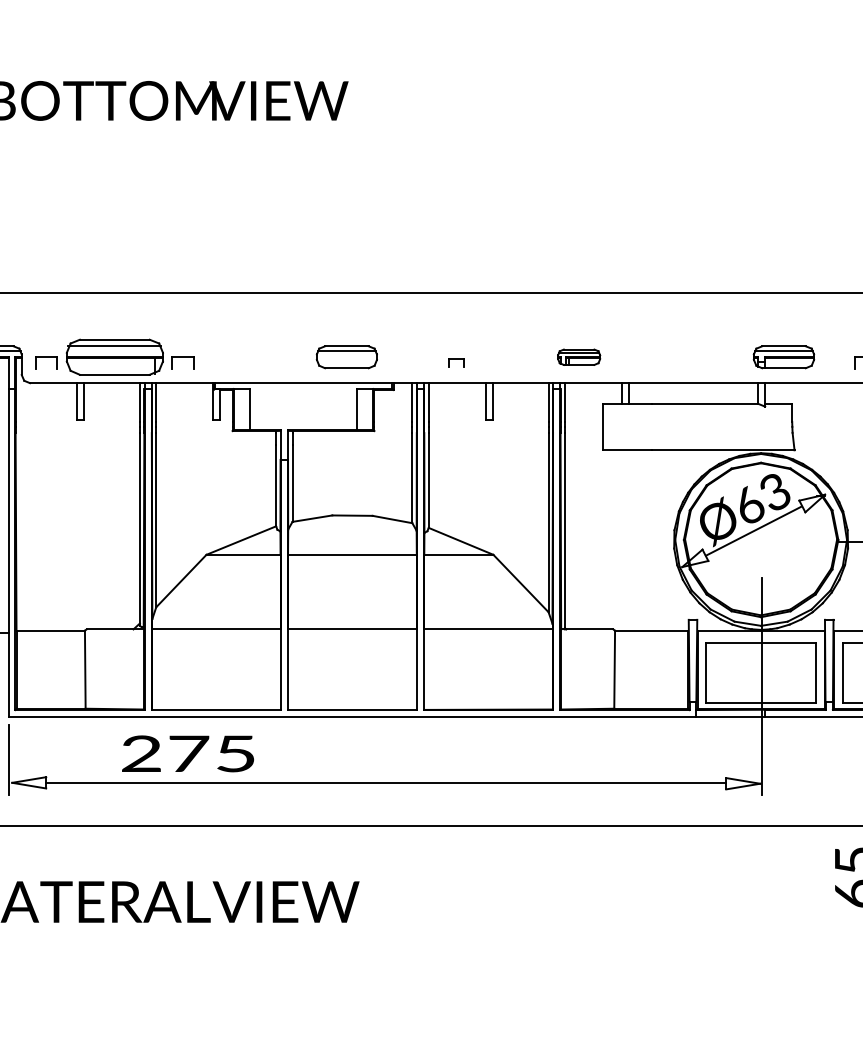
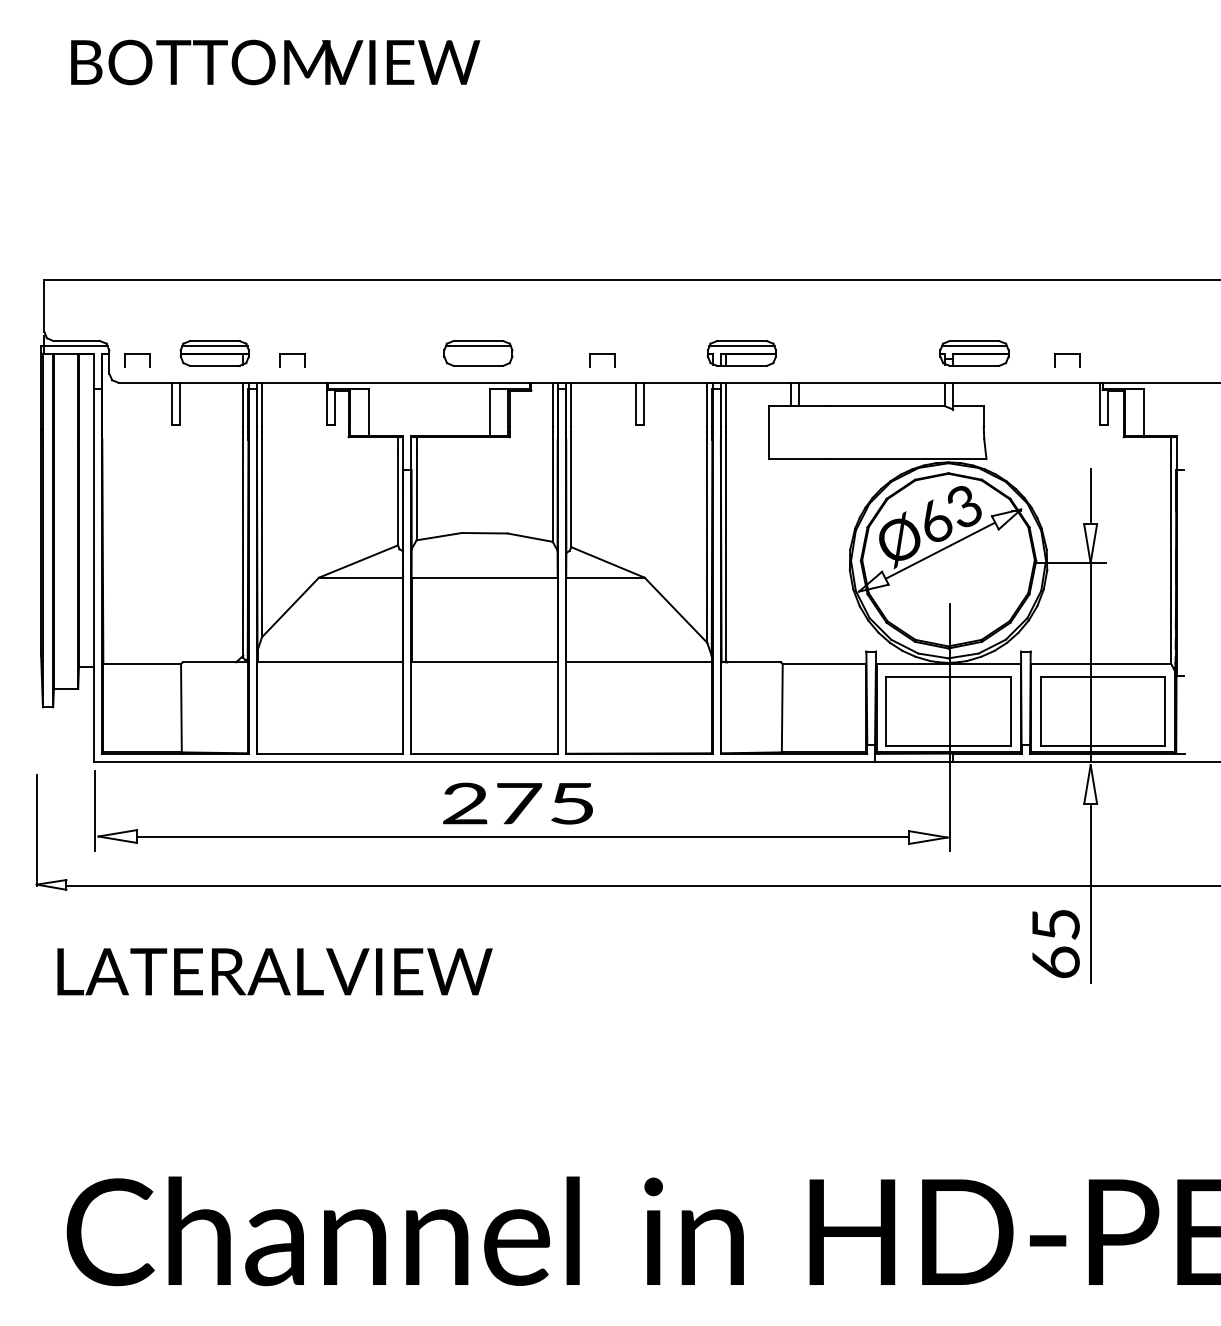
part: (114, 357) -> (214, 353), size x0.62
part: (578, 357) -> (741, 353), size x1.43
part: (456, 363) -> (602, 360), size x1.43
text: (187, 753) -> (517, 803), moved

